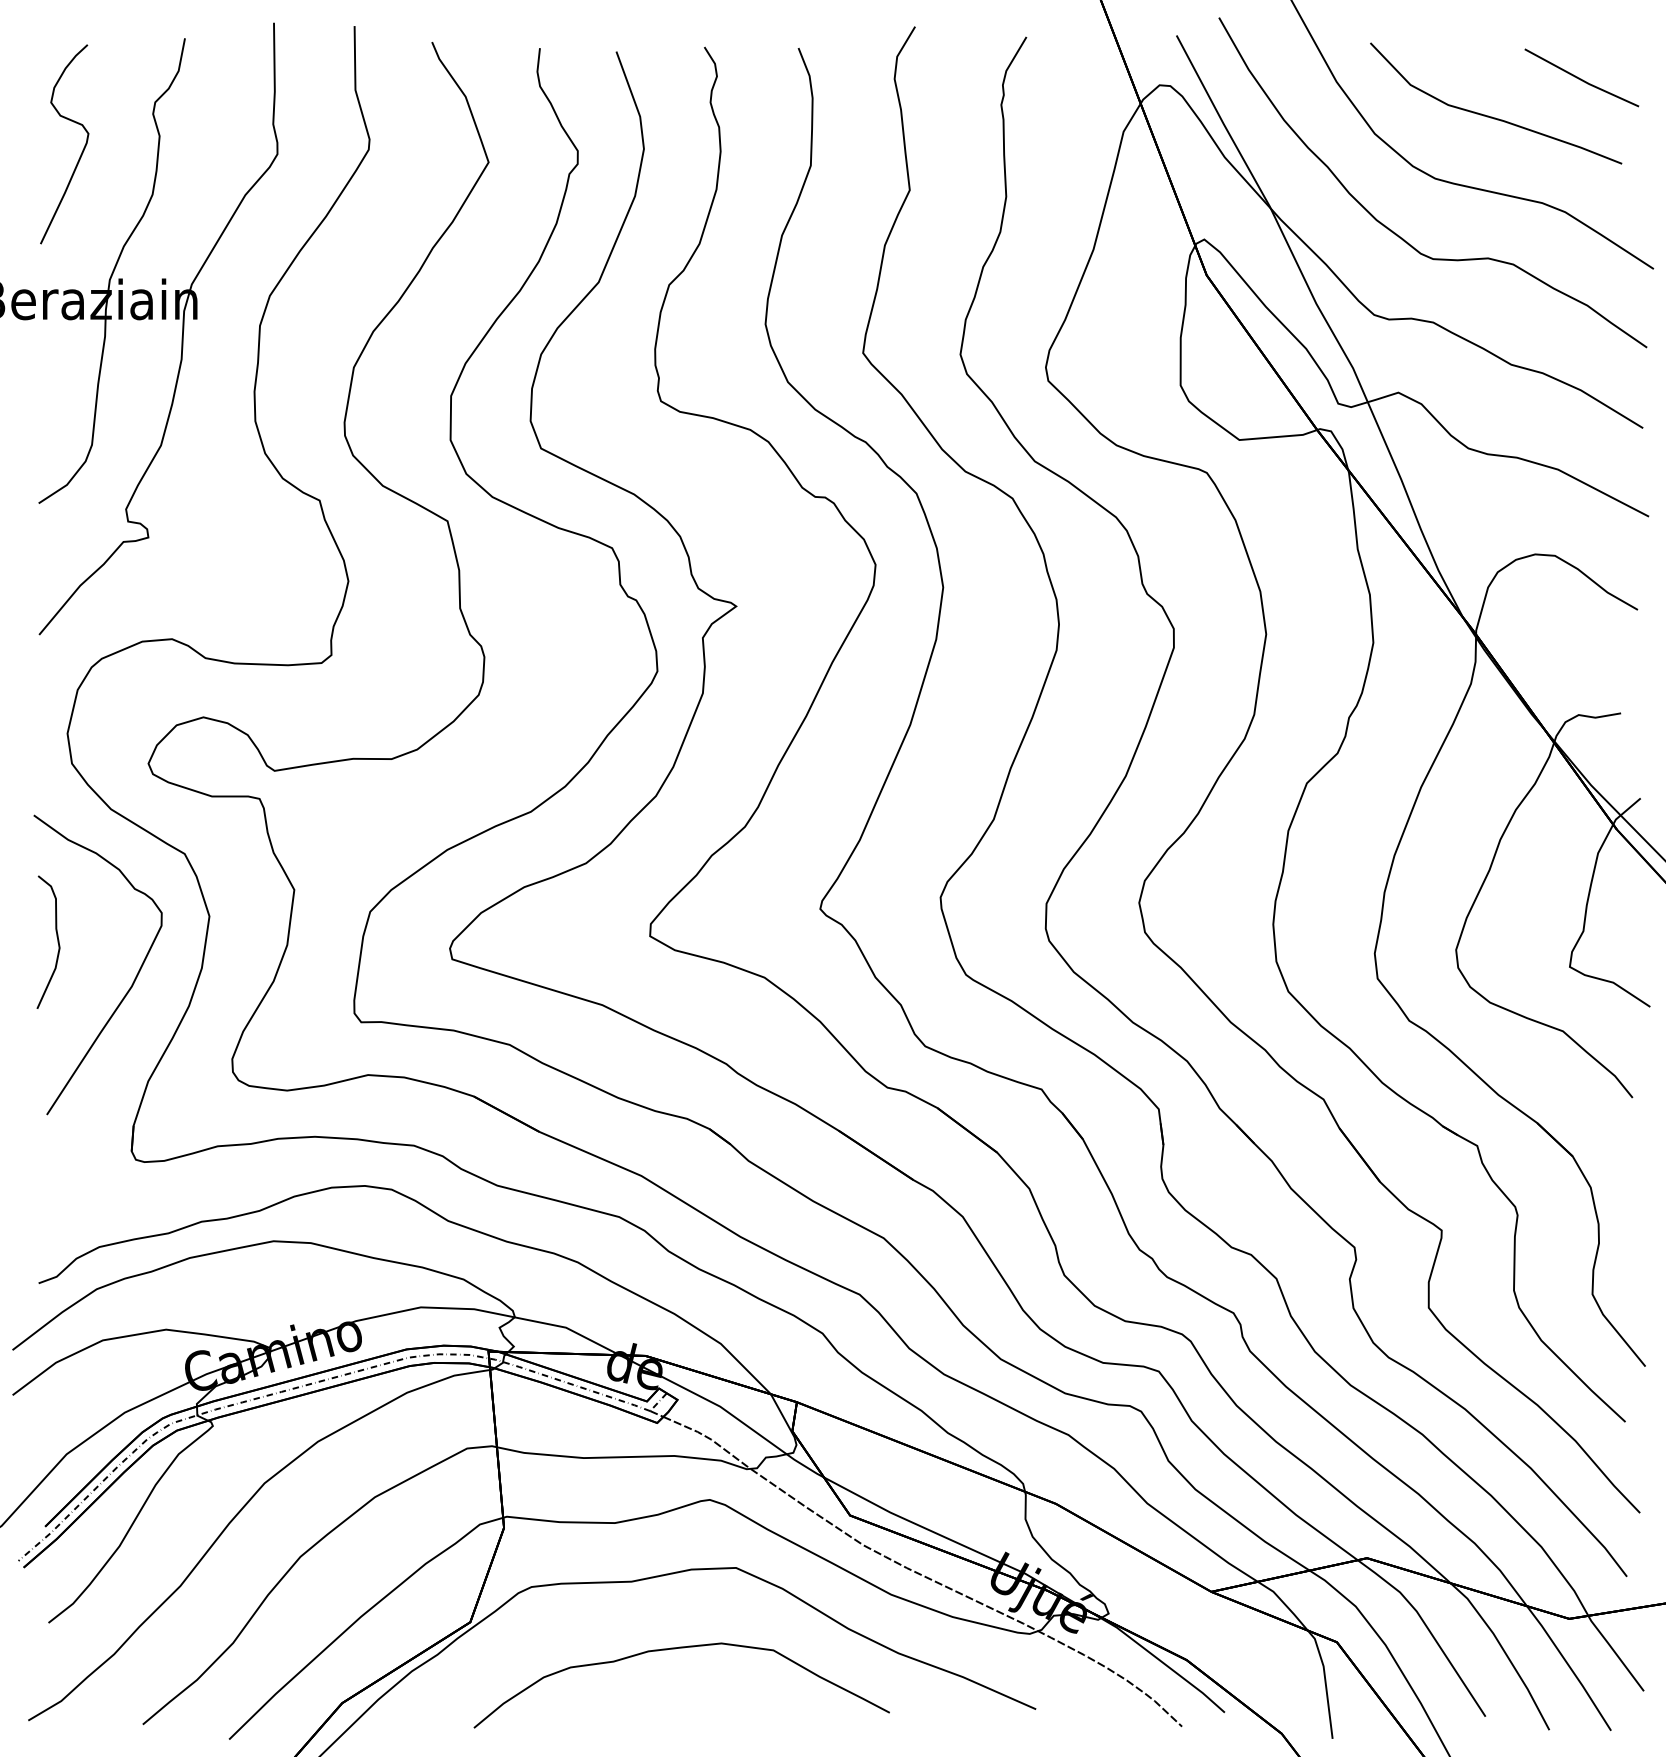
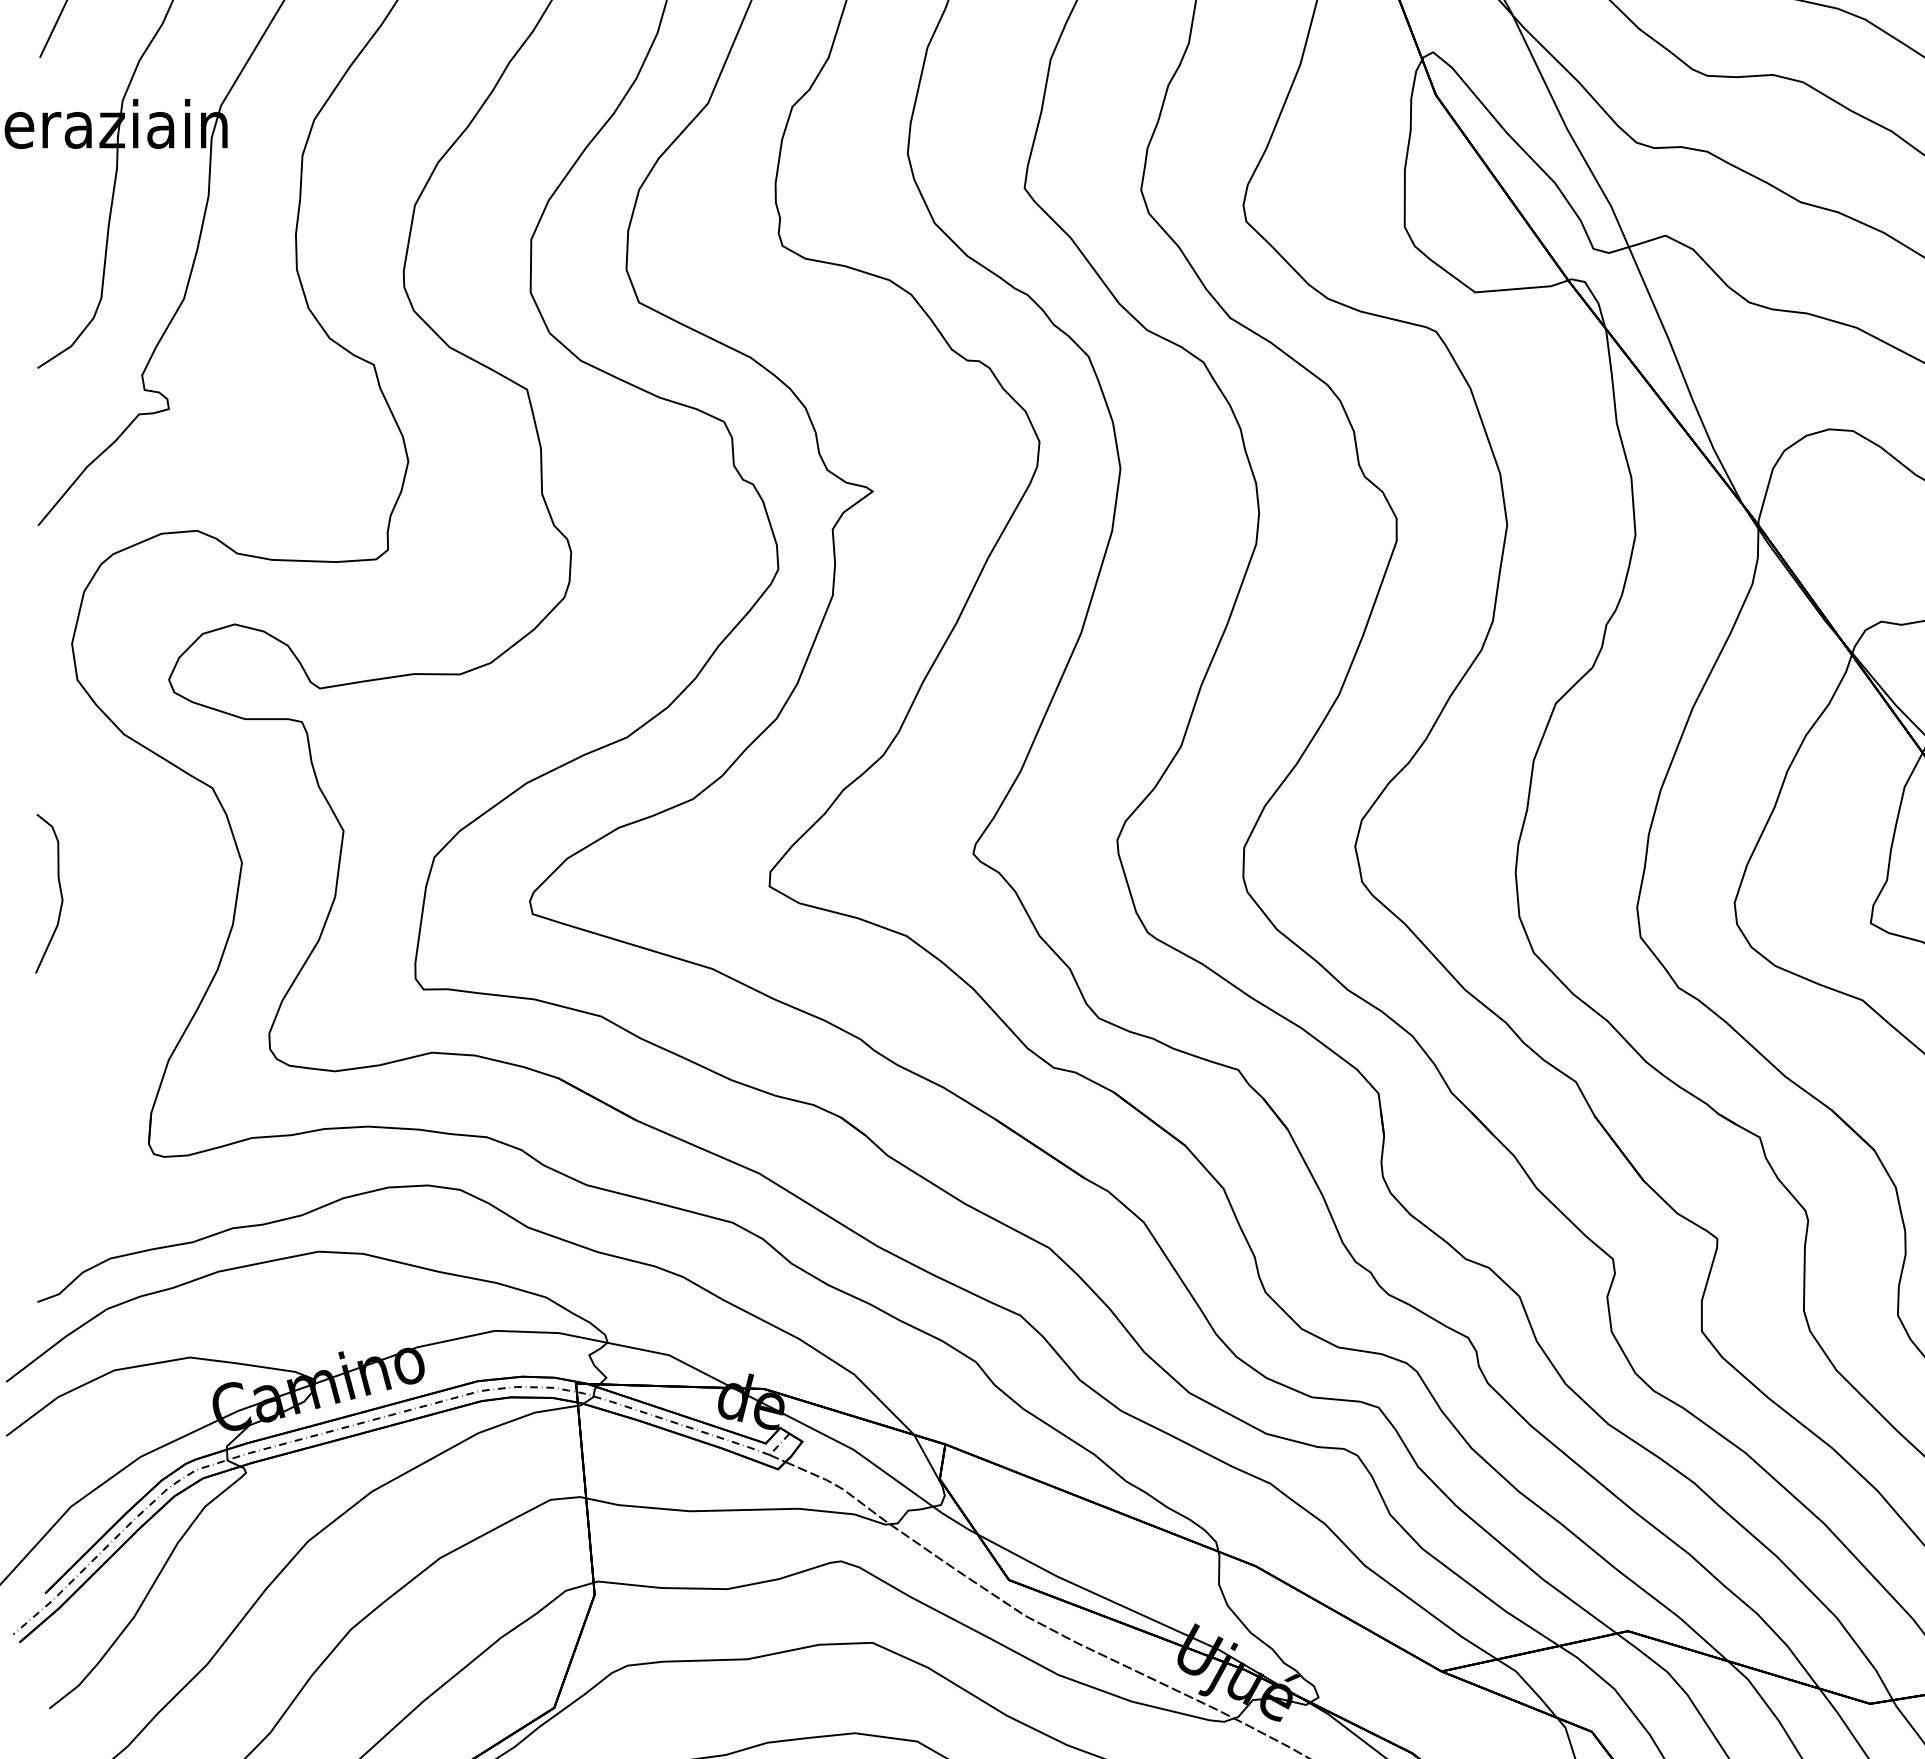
curve: (132, 982) -> (149, 941), removed

